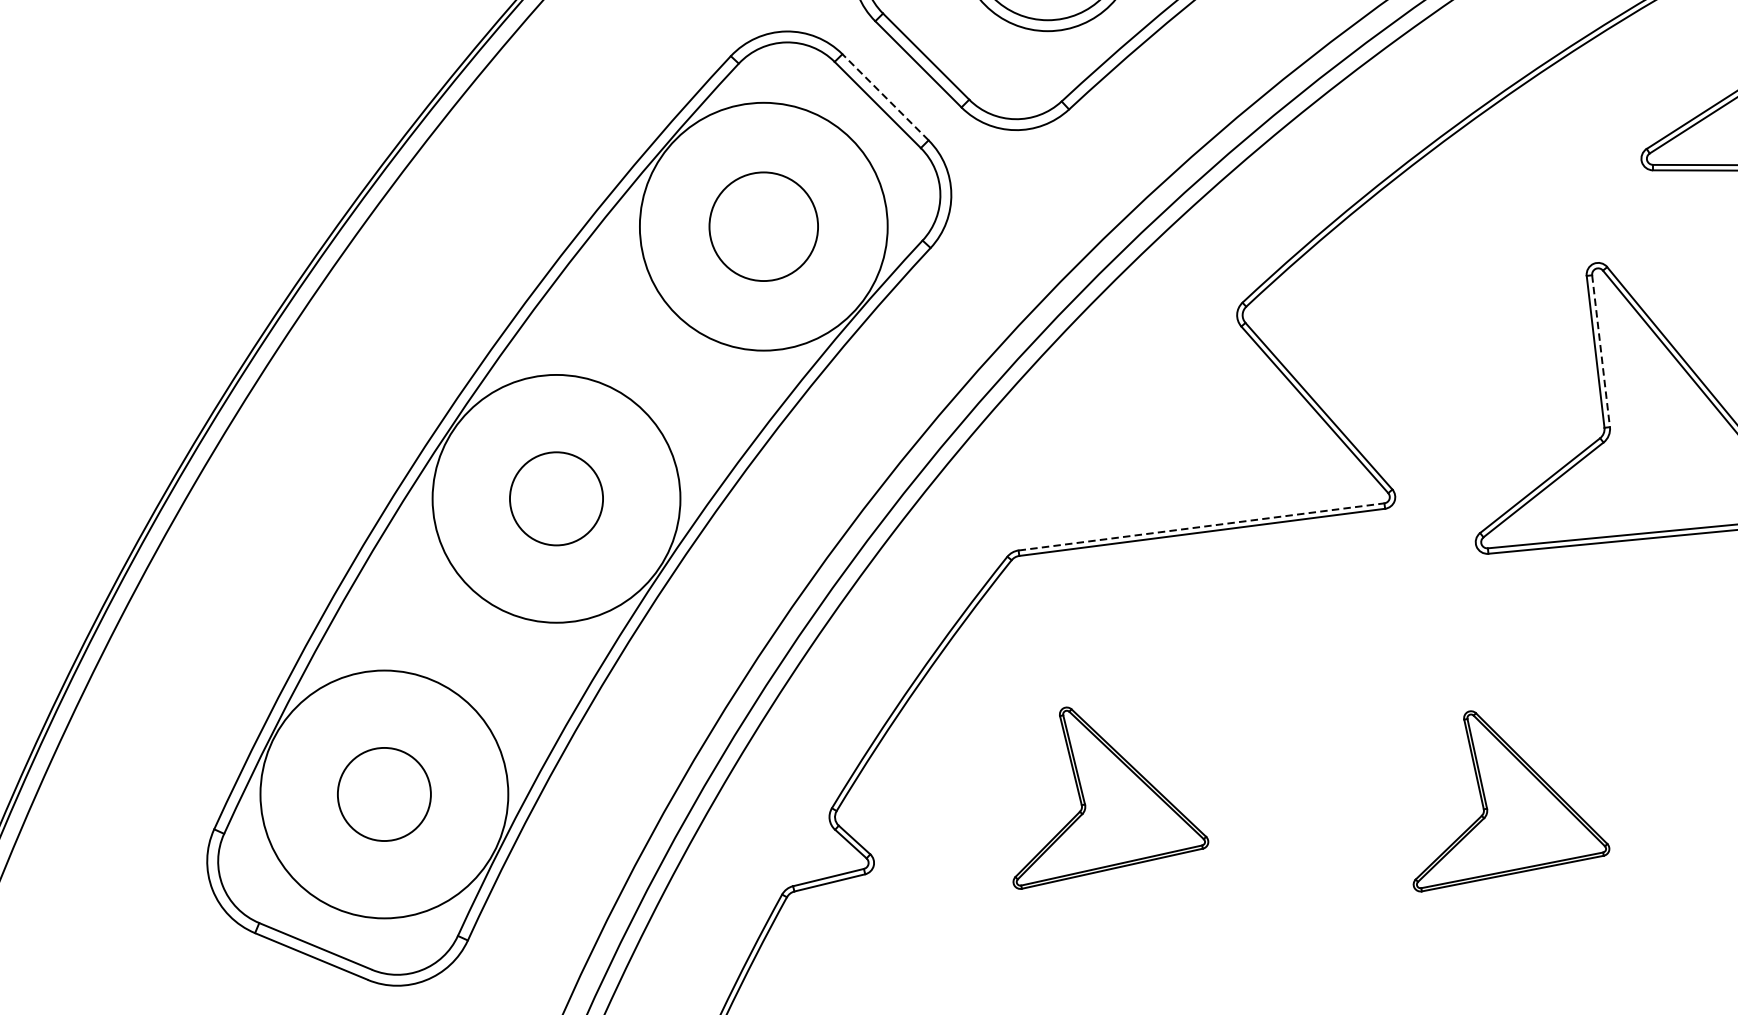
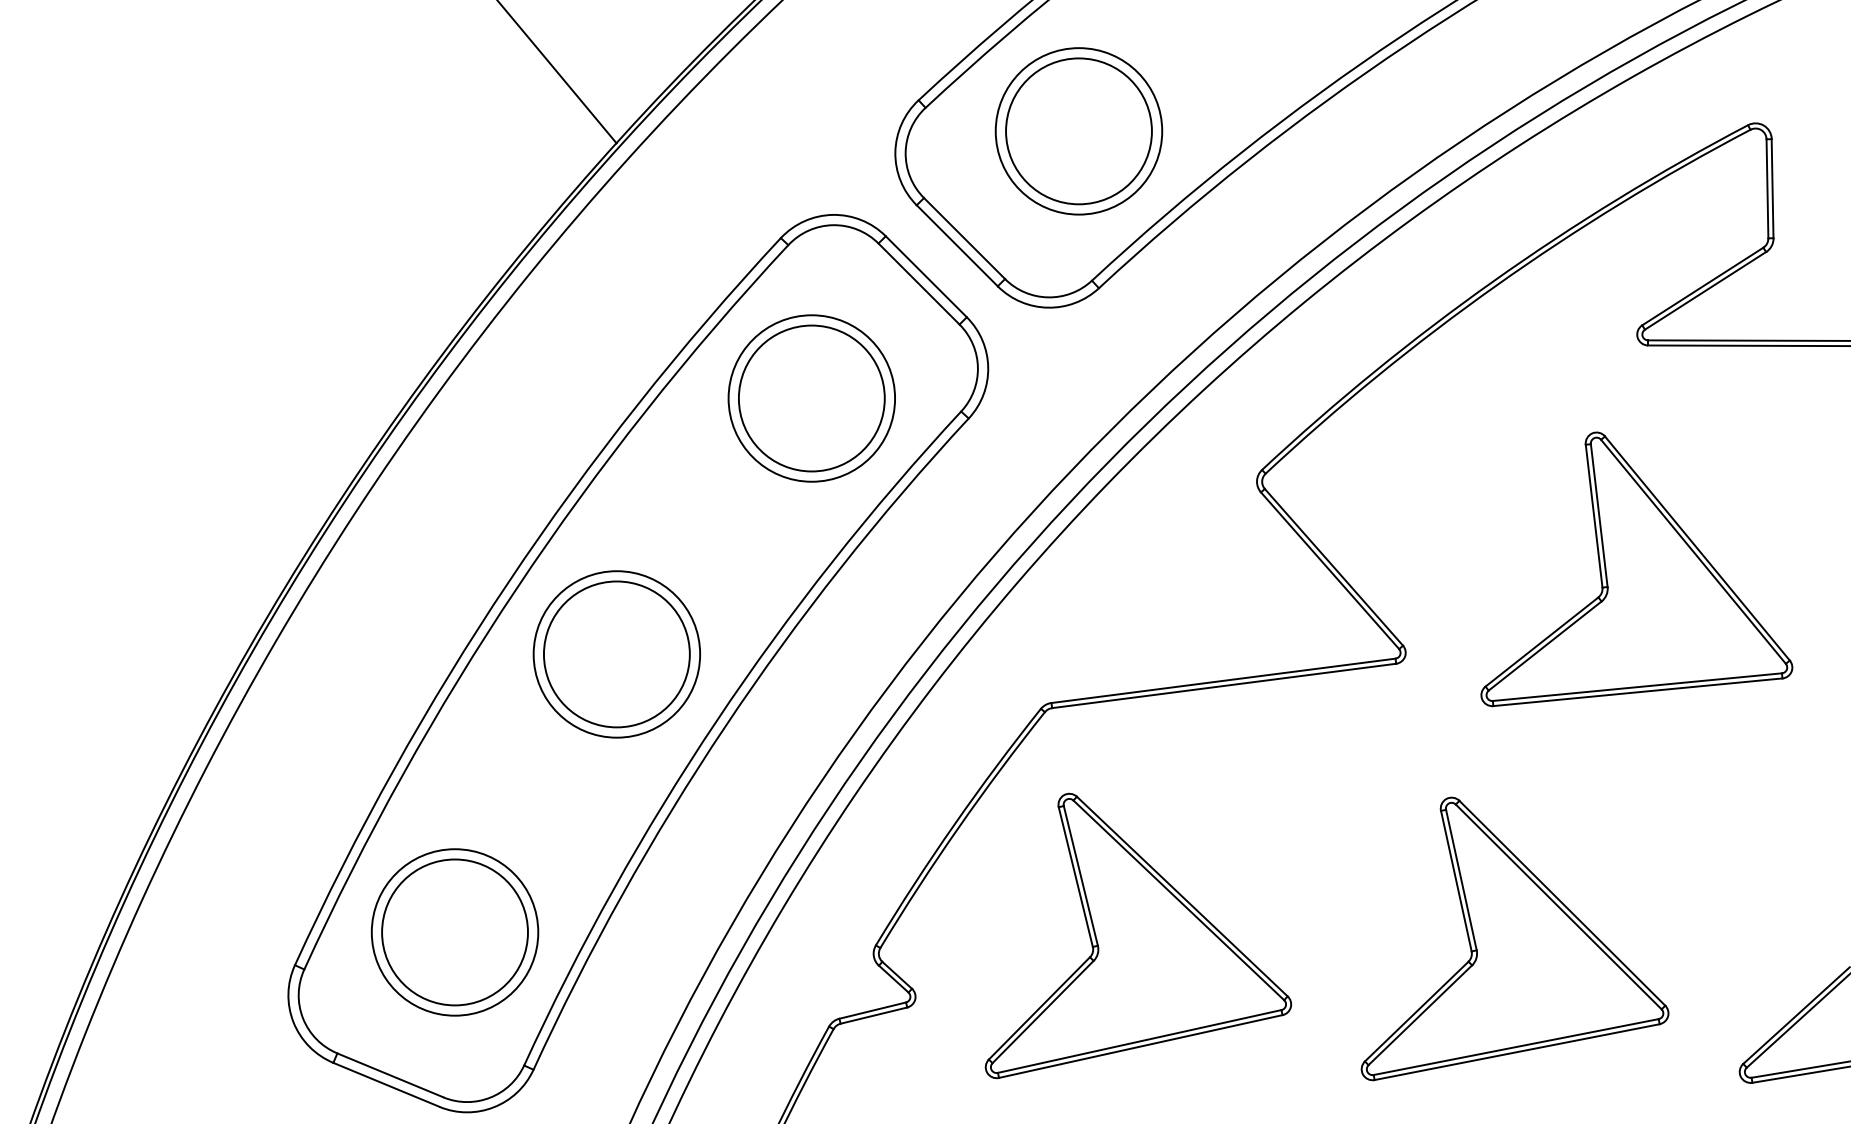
line: (884, 96) -> (925, 276), dashed -> solid
circle: (763, 226) -> (811, 398), size x0.71
circle: (763, 226) -> (811, 398), size x1.43
line: (1601, 351) -> (1599, 515), dashed -> solid
circle: (556, 498) -> (616, 654), size x0.71
circle: (556, 498) -> (616, 654), size x1.67
line: (1202, 526) -> (1224, 680), dashed -> solid
circle: (383, 794) -> (454, 932), size x0.71
circle: (383, 794) -> (454, 932), size x1.67
part: (1110, 797) -> (1137, 935), size x1.67
part: (1510, 800) -> (1514, 938), size x1.67

